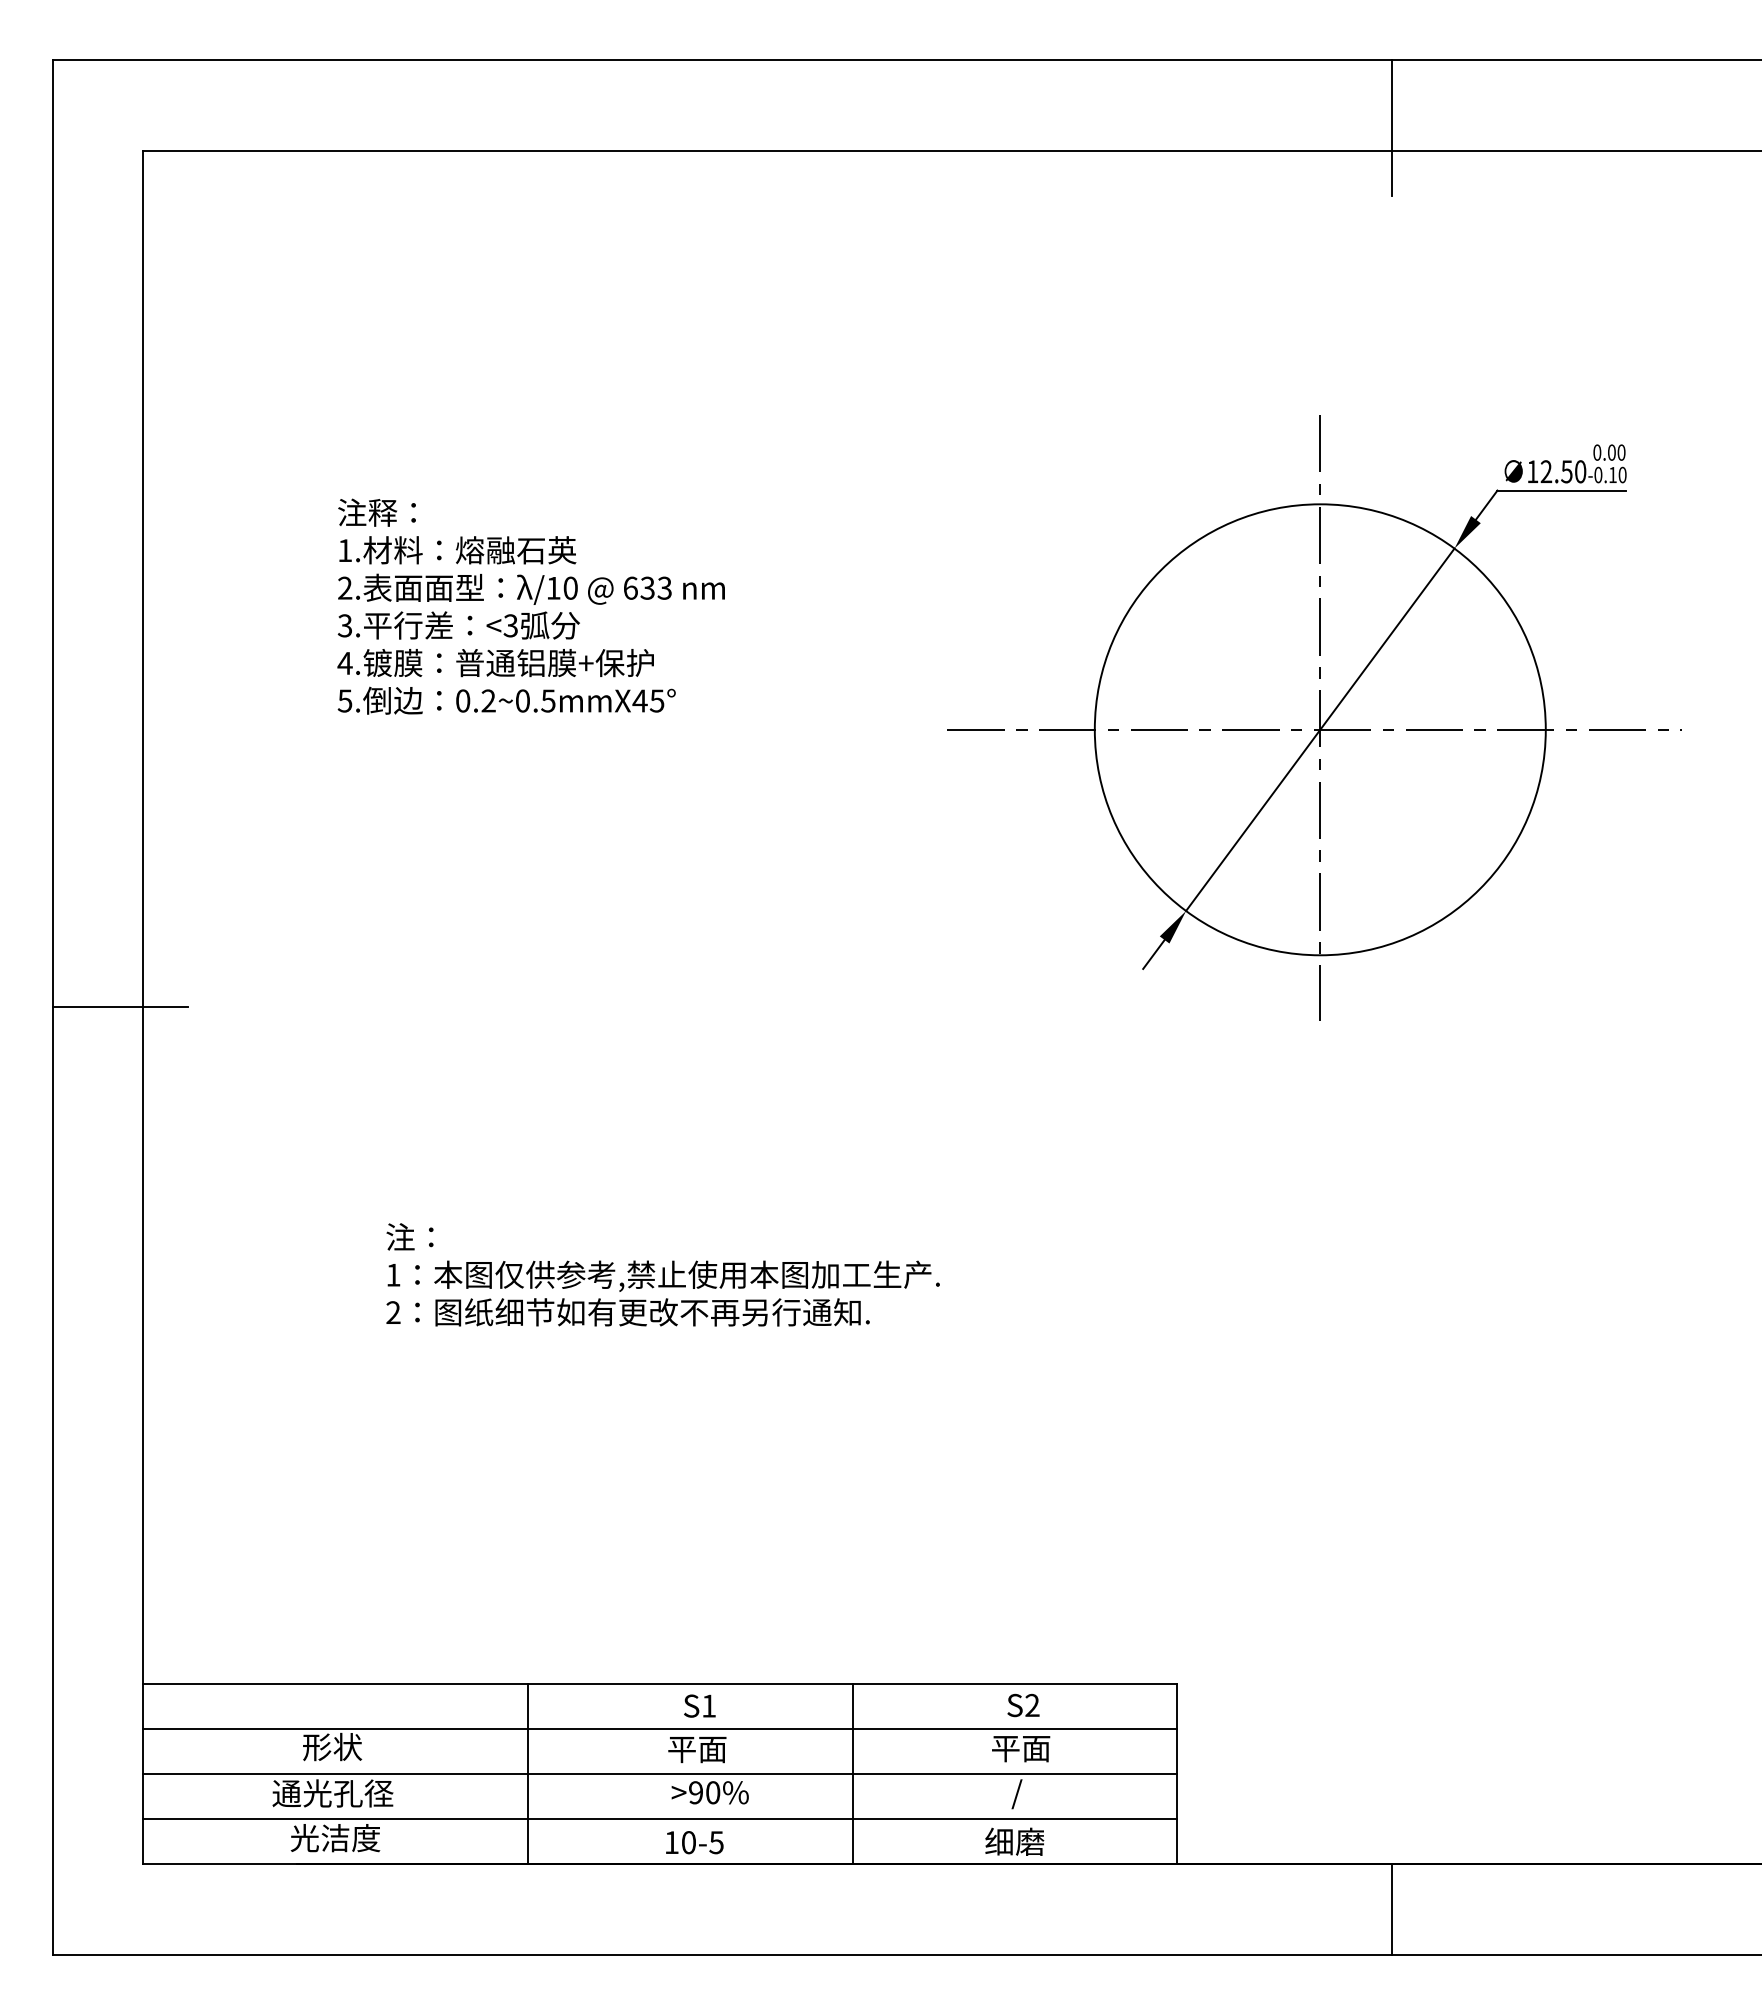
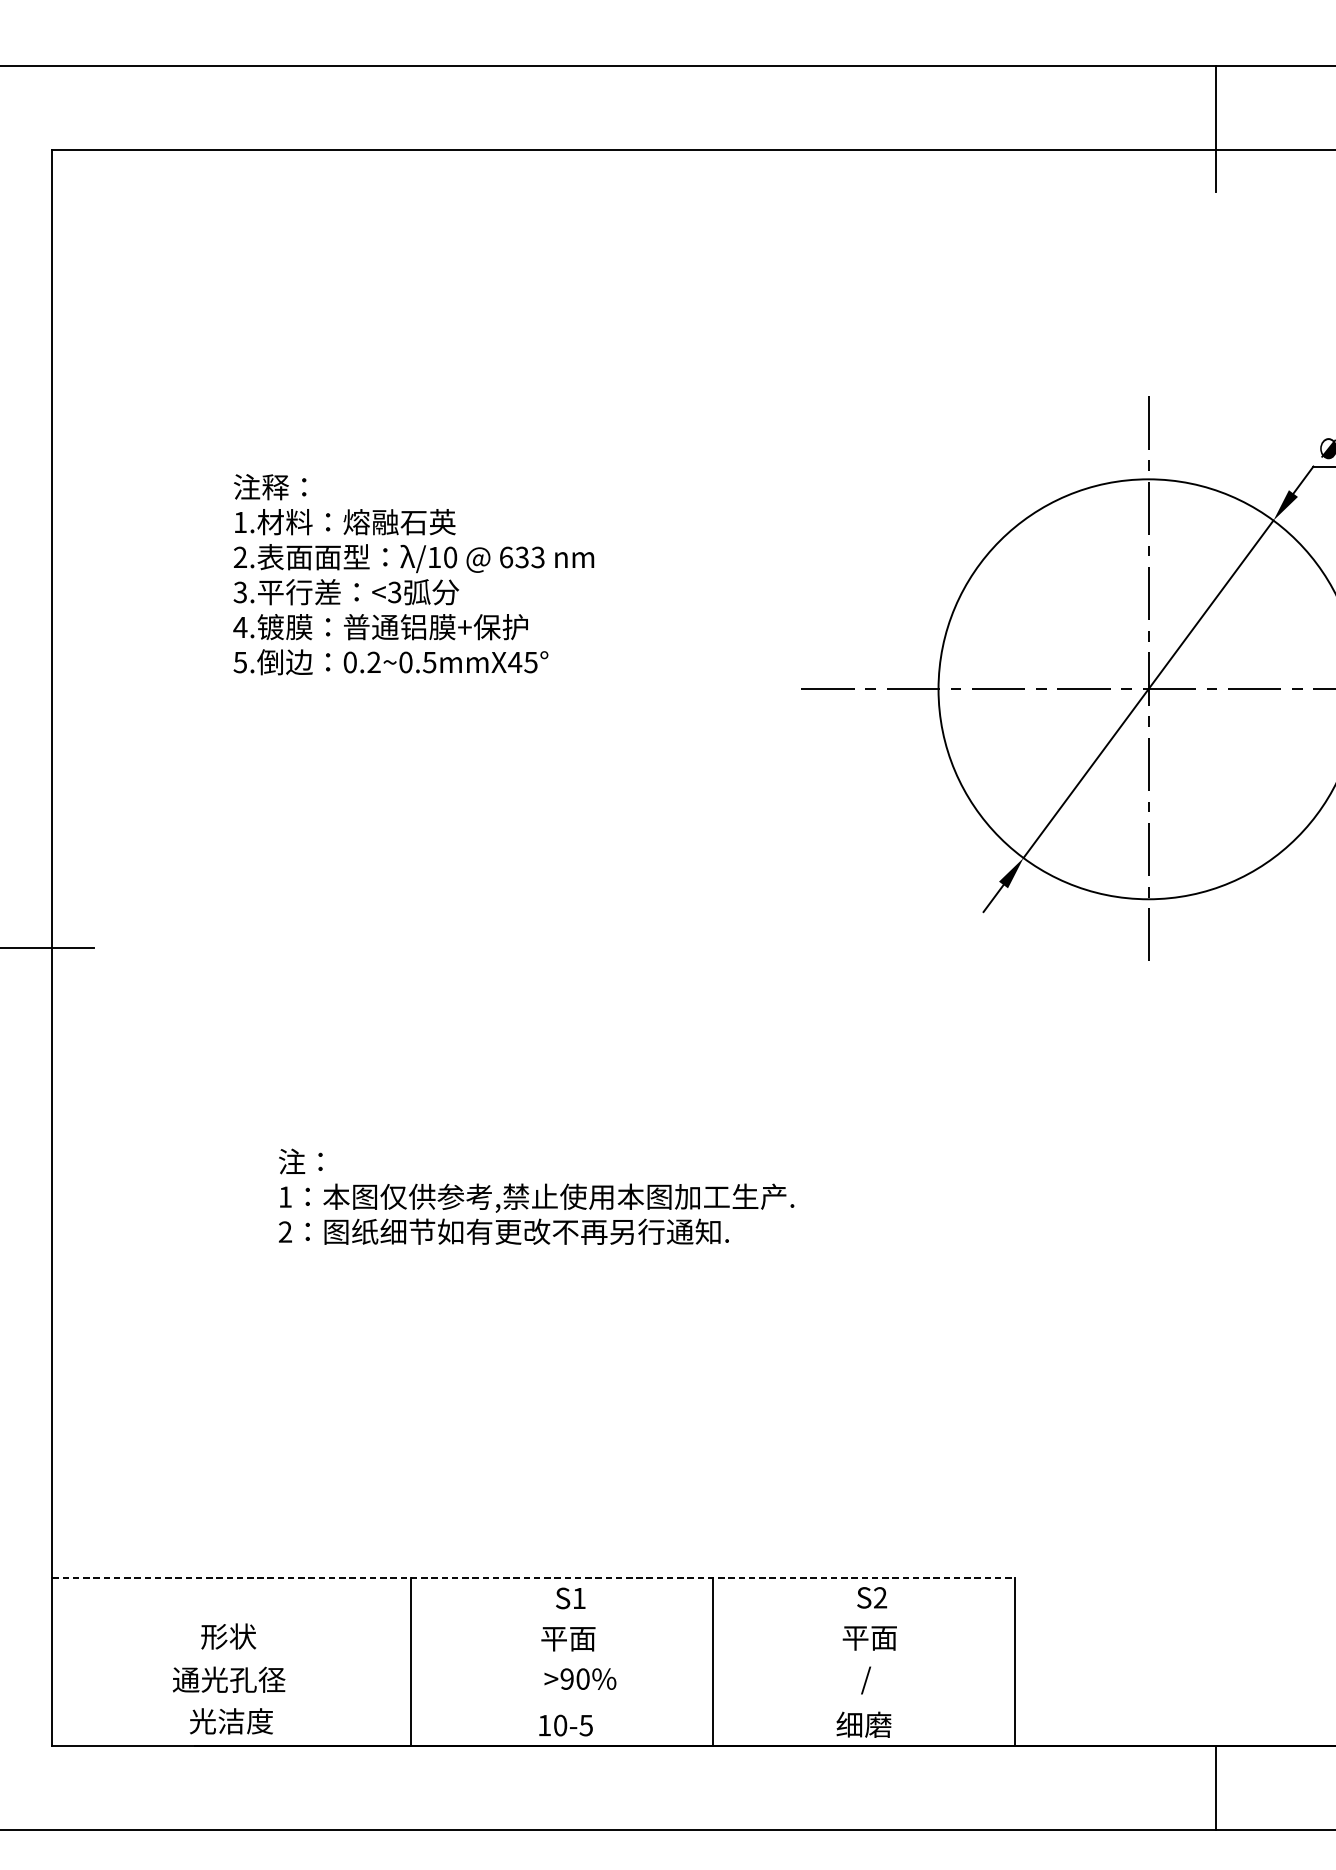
line: (660, 1683) -> (534, 1577), solid -> dashed
line: (660, 1729) -> (534, 1620), removed
line: (660, 1774) -> (534, 1662), removed
line: (660, 1819) -> (534, 1704), removed

